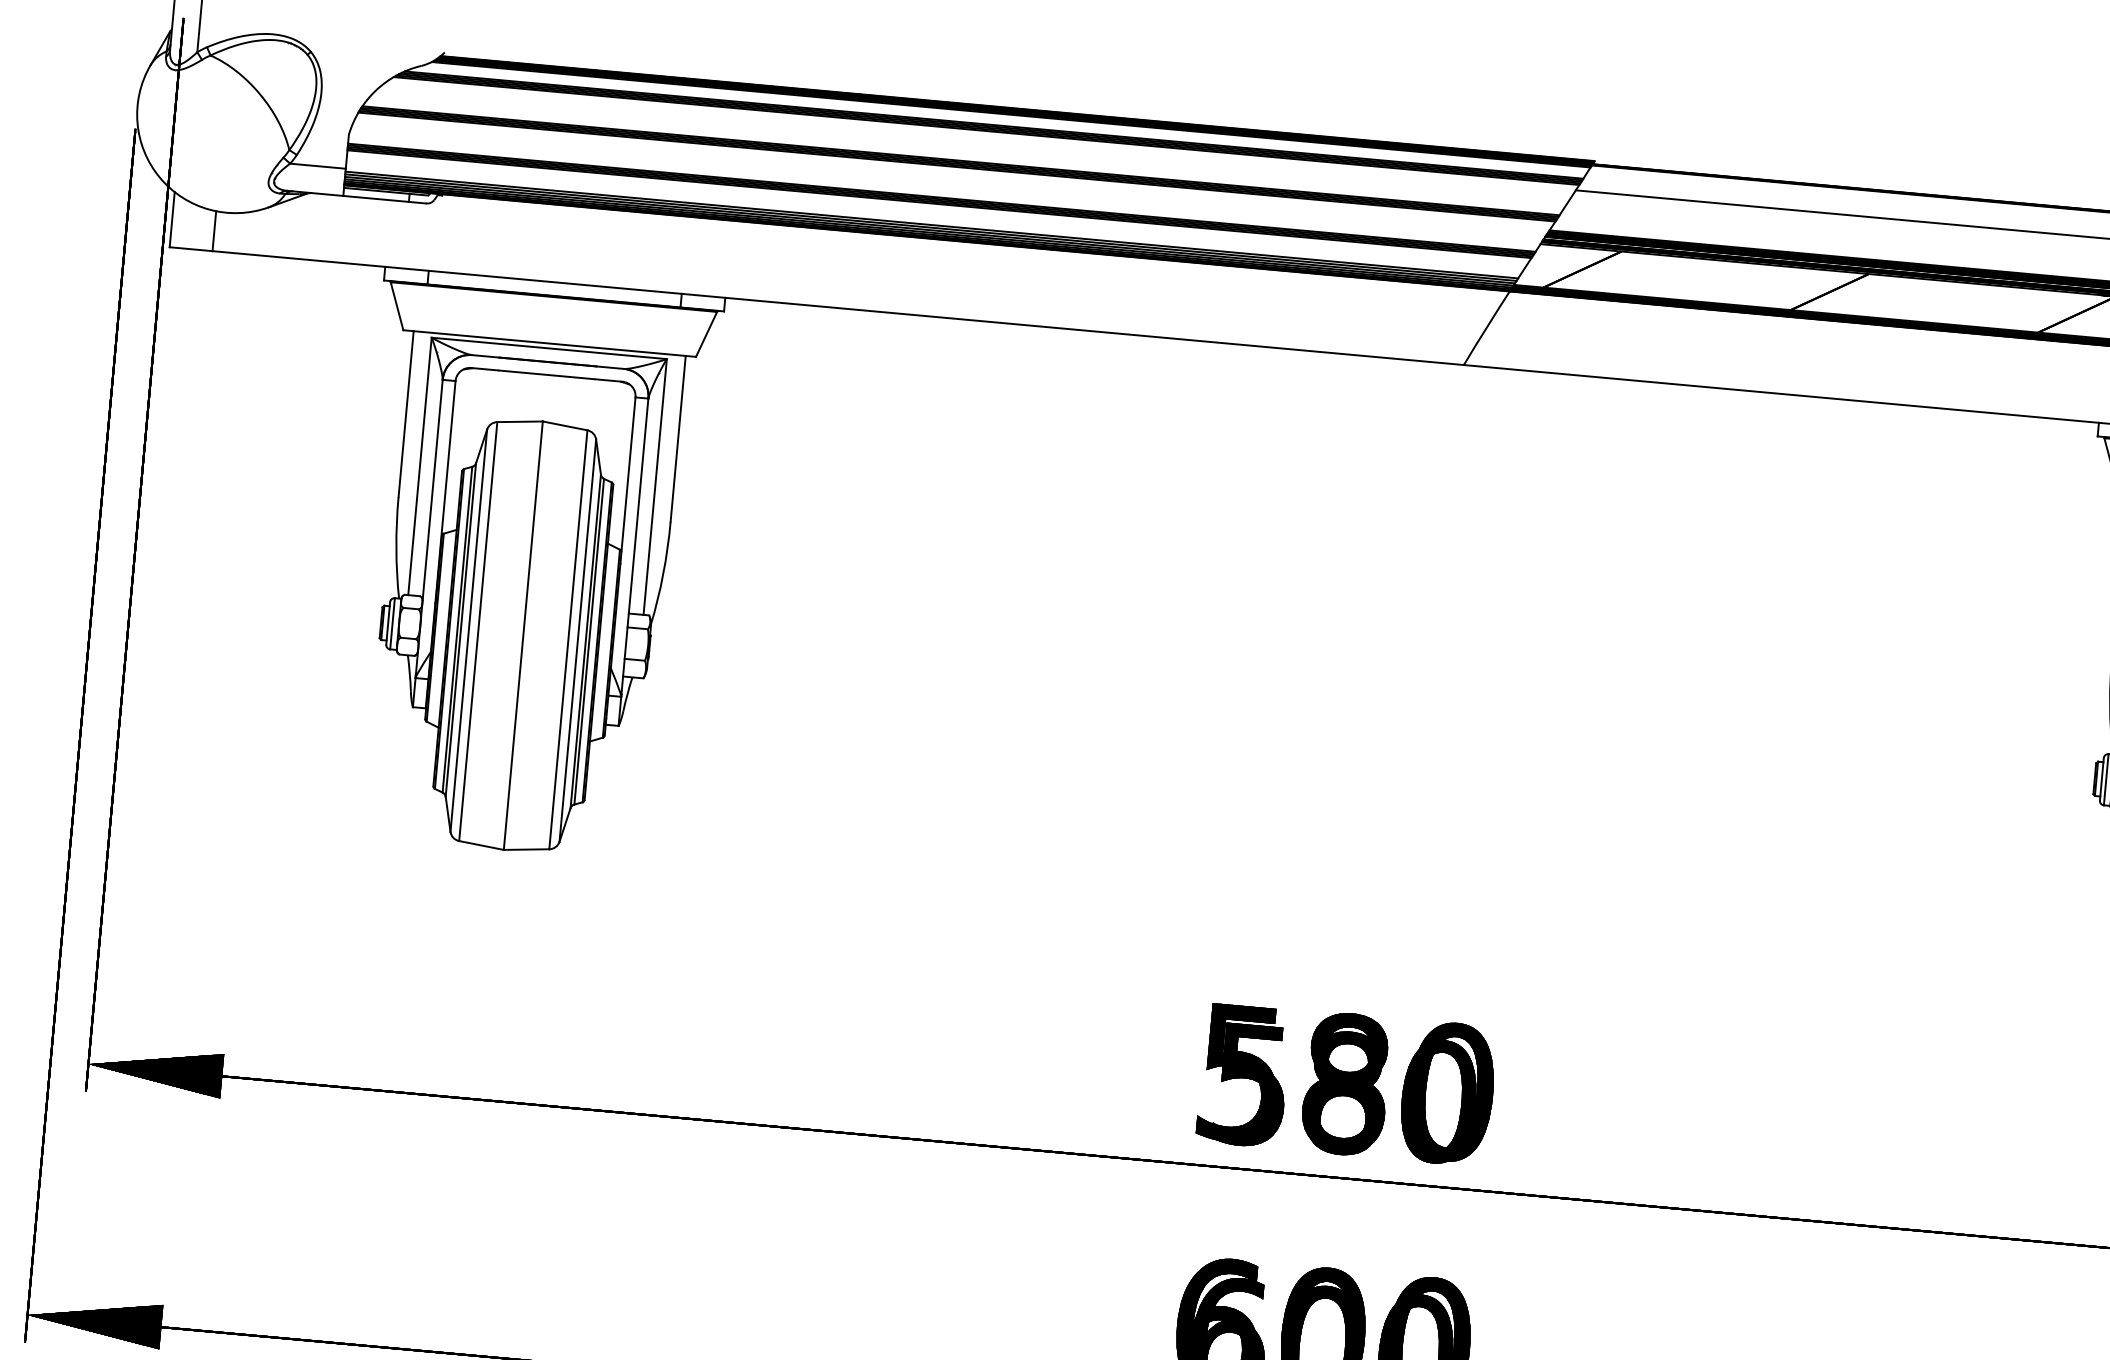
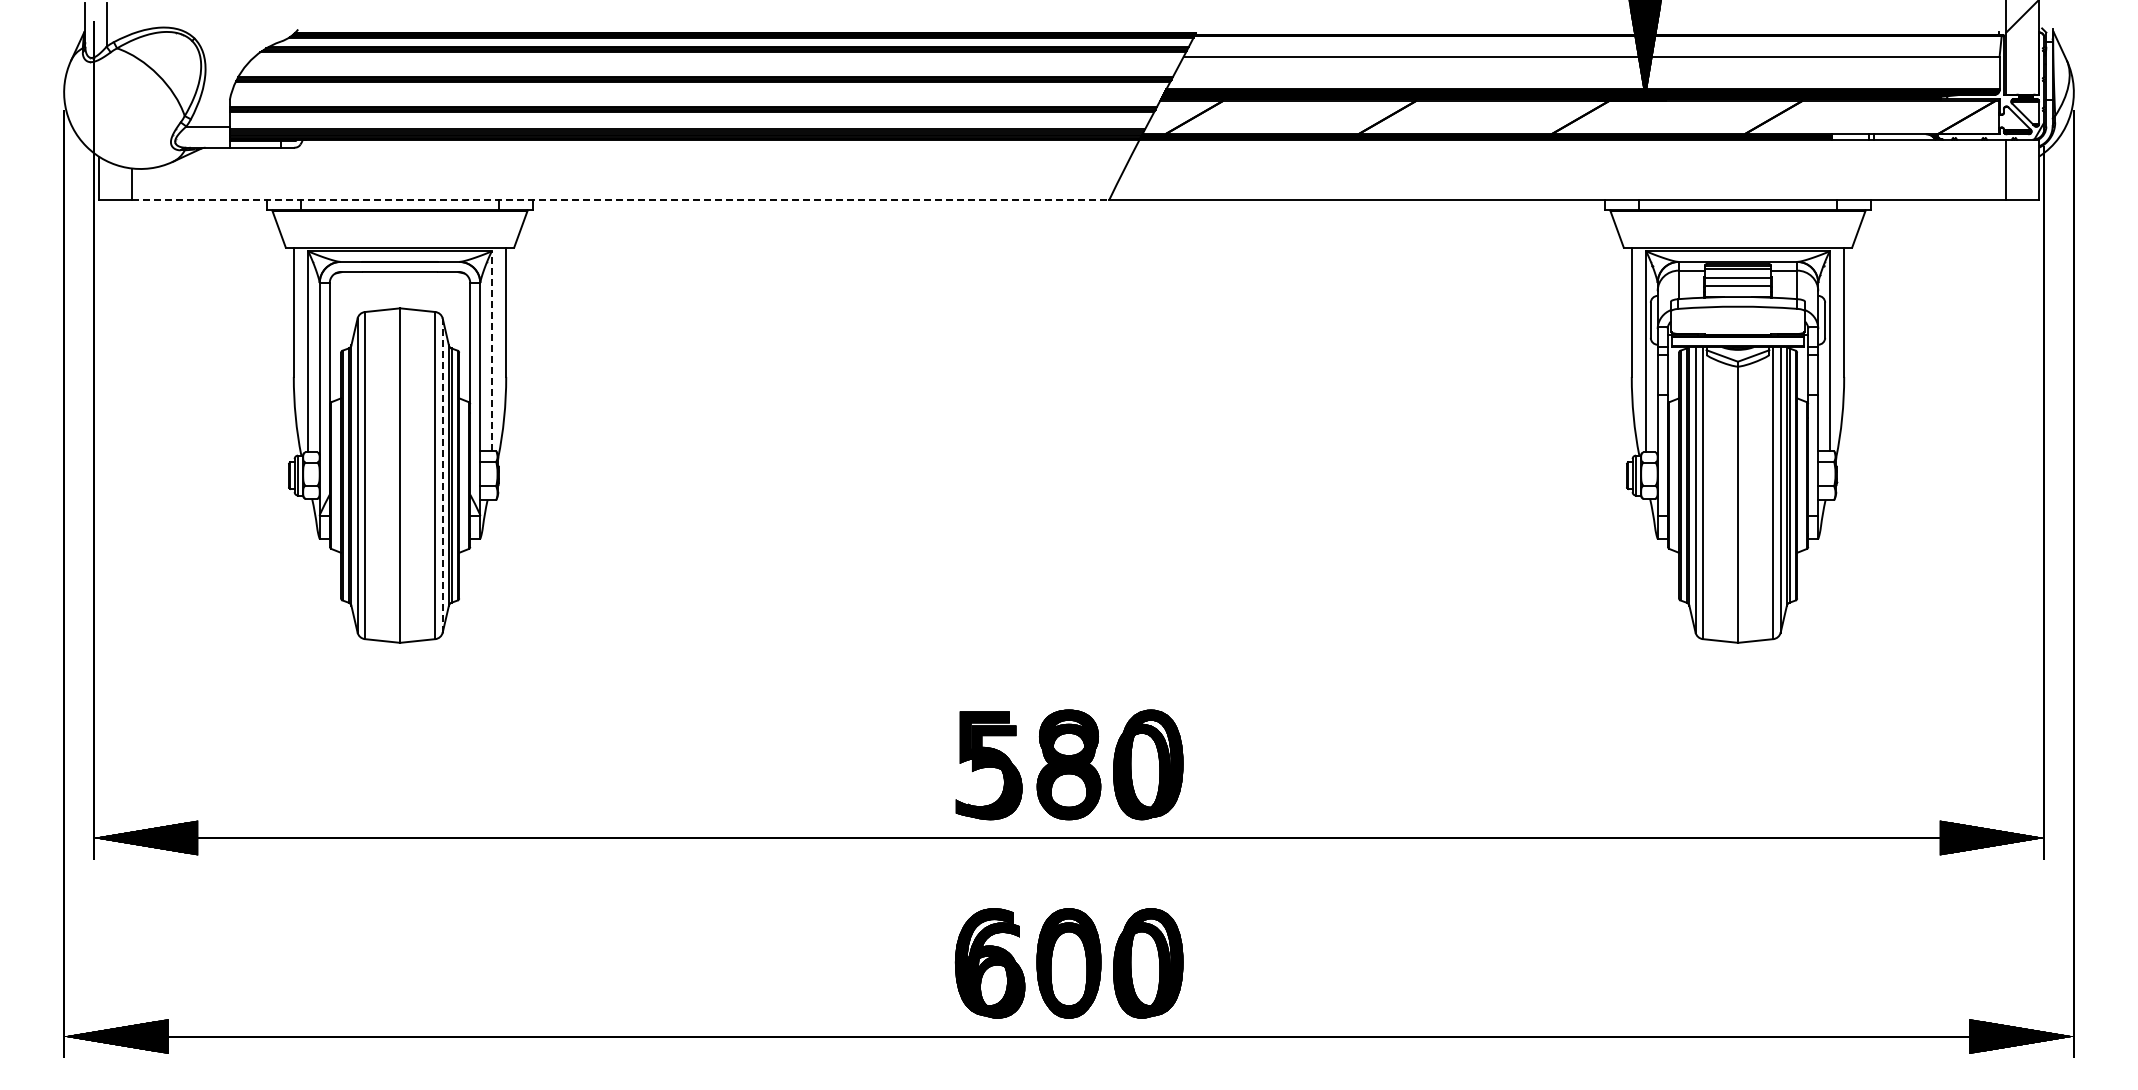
line: (837, 307) -> (620, 199), solid -> dashed
line: (654, 487) -> (491, 351), solid -> dashed
line: (577, 640) -> (442, 475), solid -> dashed

